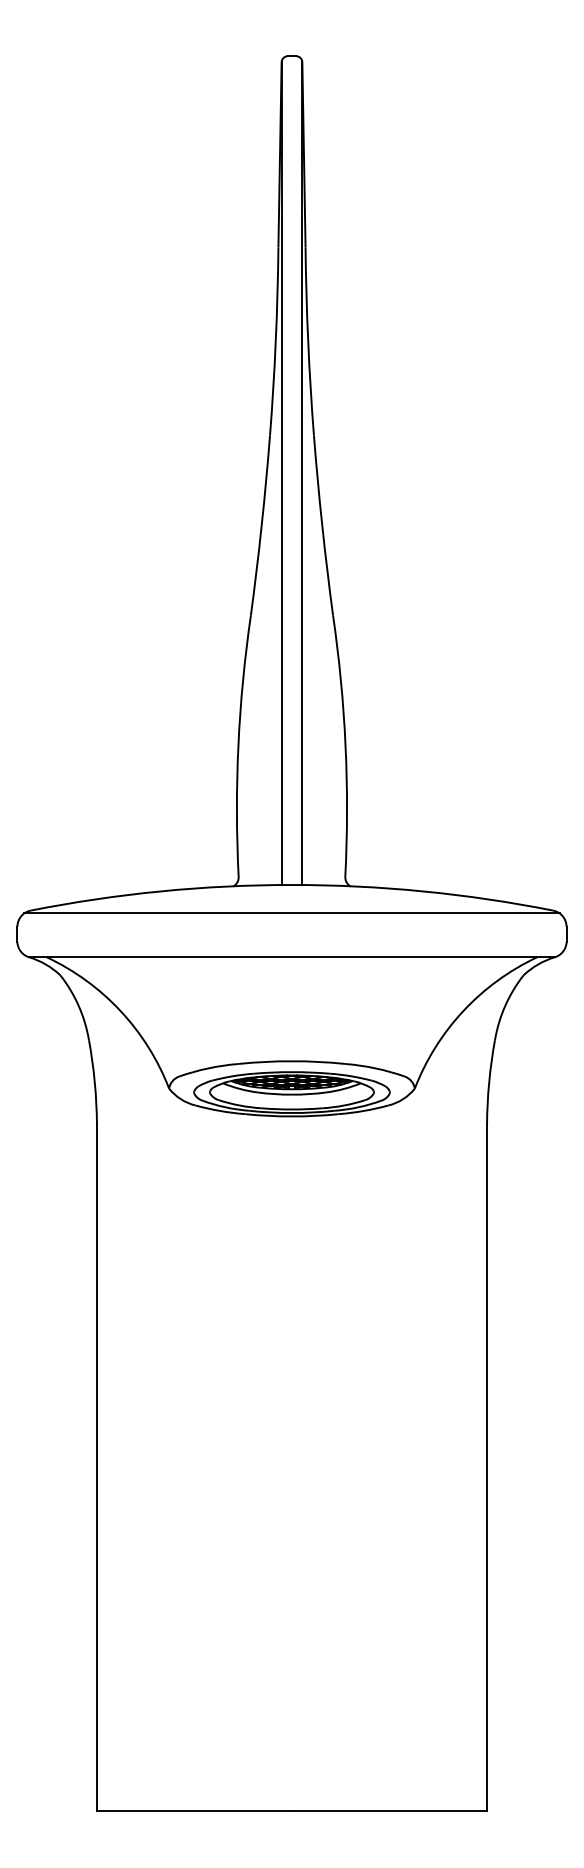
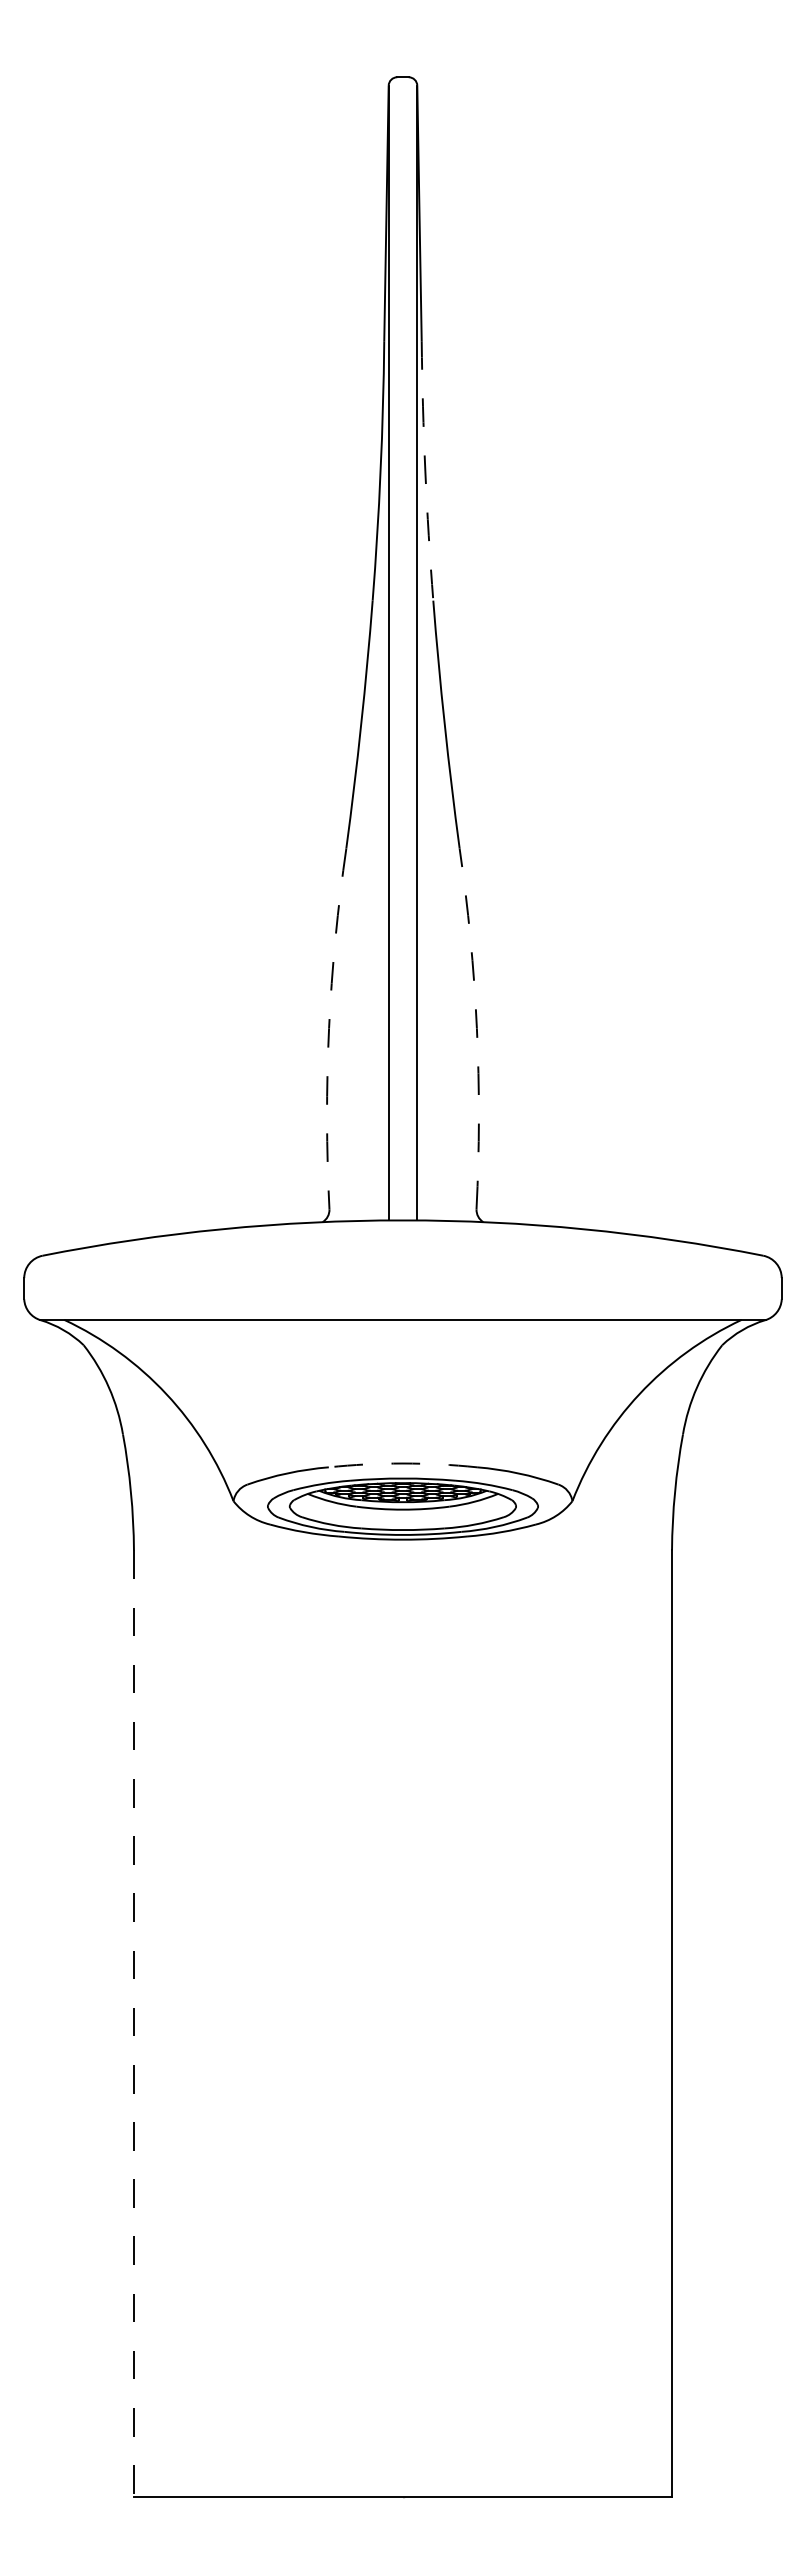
arc: (308, 342) -> (425, 471), solid -> dashed
arc: (238, 745) -> (329, 1028), solid -> dashed
arc: (345, 745) -> (476, 1028), solid -> dashed
line: (291, 913) -> (402, 1259), removed
arc: (292, 1061) -> (403, 1463), solid -> dashed
line: (96, 1467) -> (133, 2024), solid -> dashed

